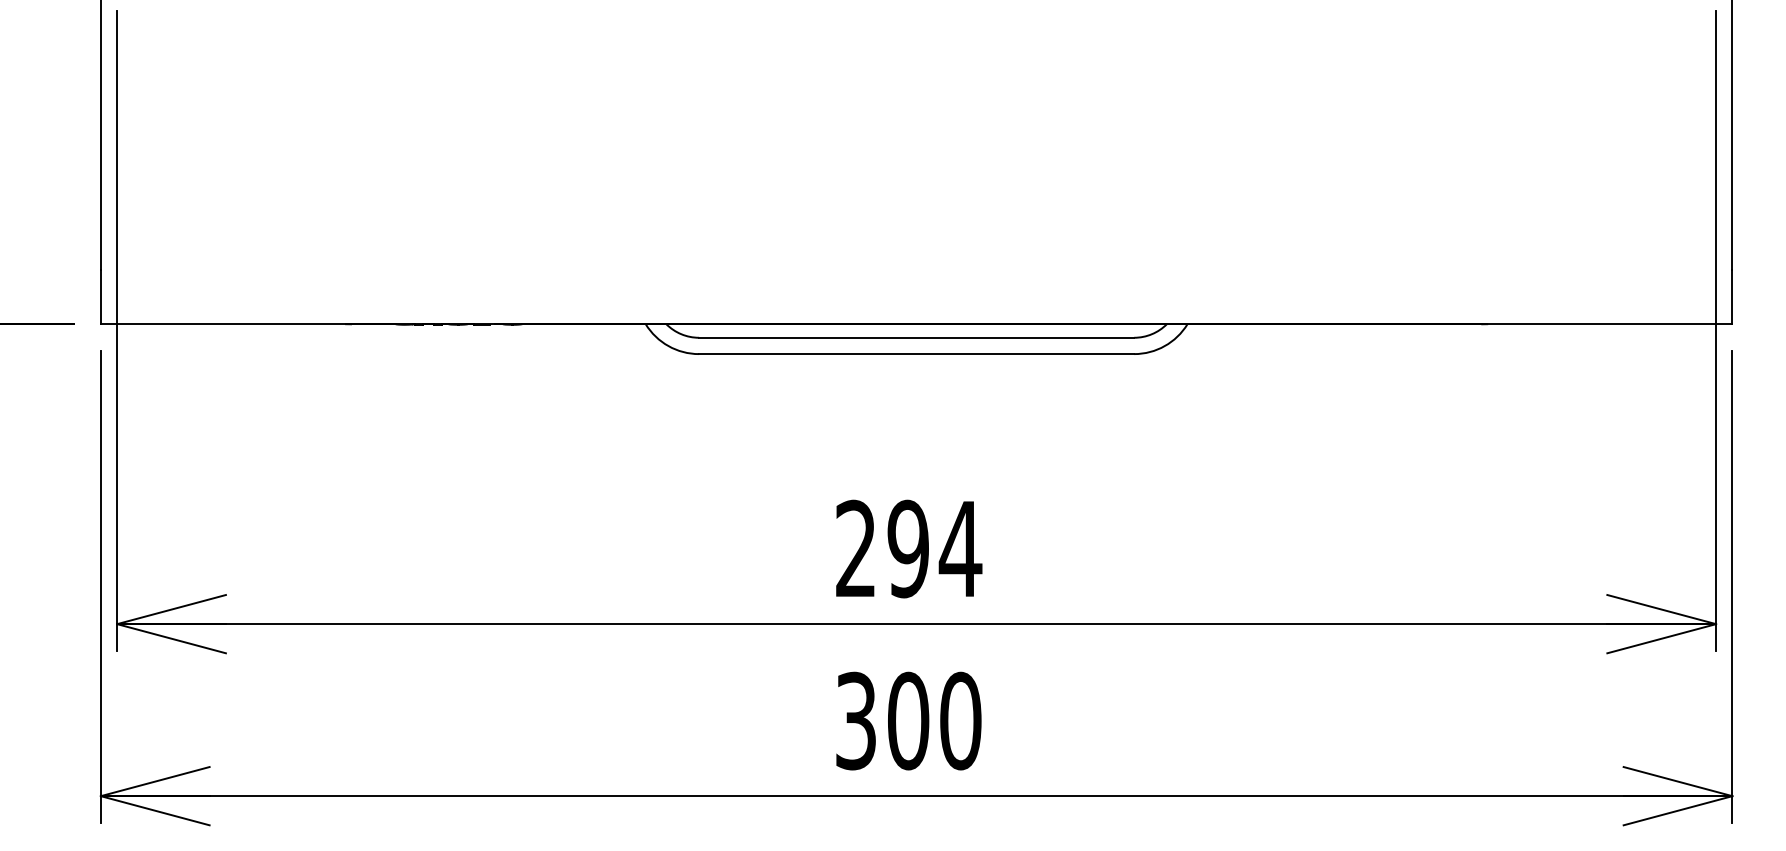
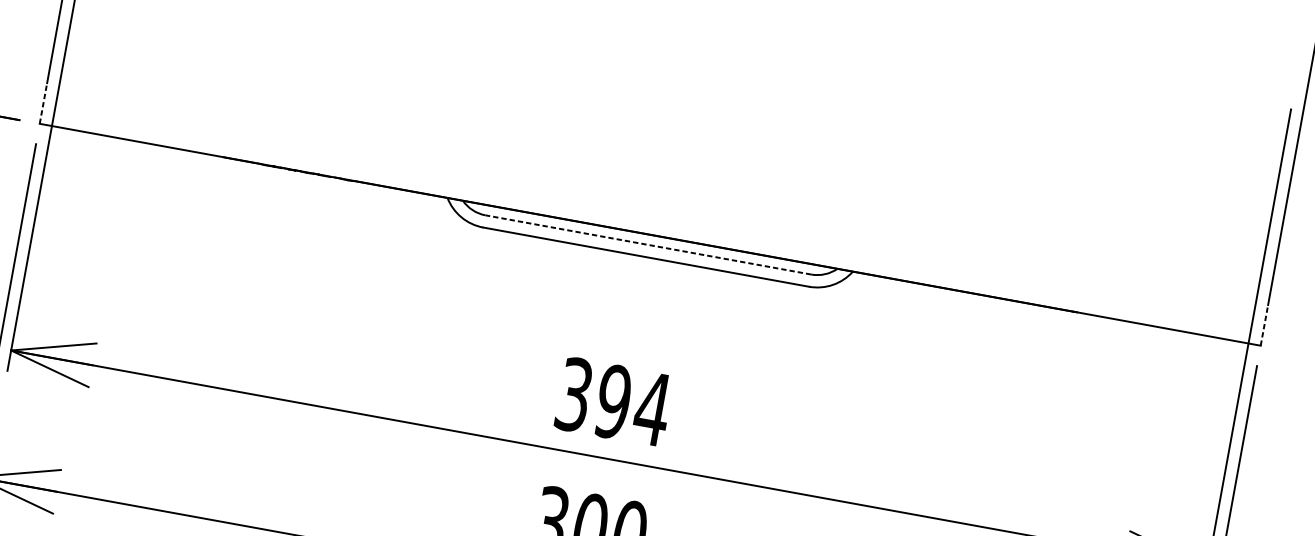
line: (100, 296) -> (43, 103), solid -> dashed
line: (1732, 296) -> (1264, 324), solid -> dashed
line: (916, 337) -> (648, 244), solid -> dashed
text: (855, 548) -> (573, 394), 294 -> 394

